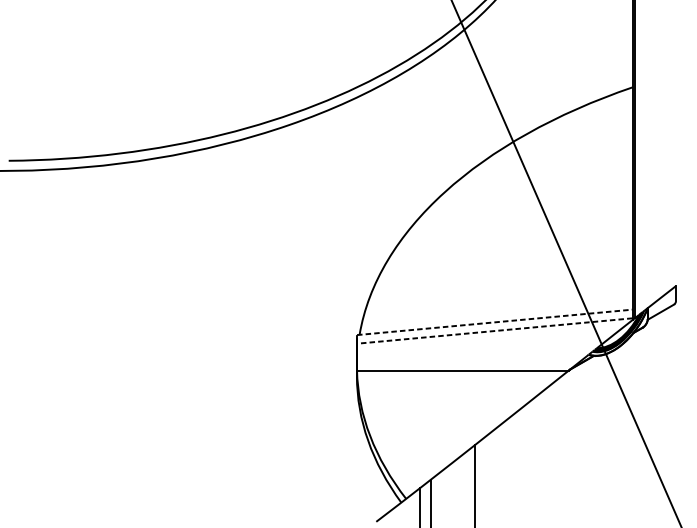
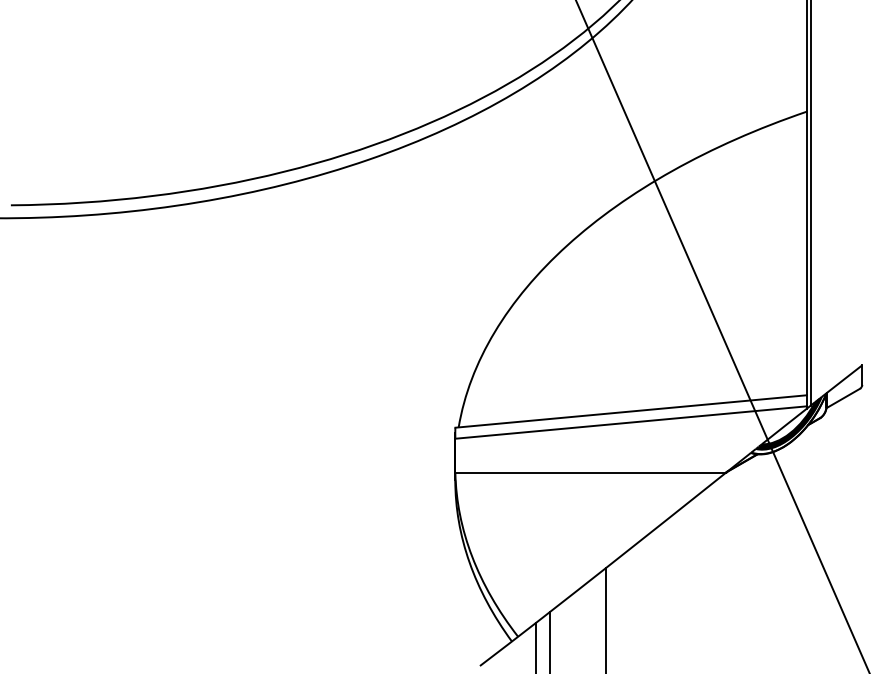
line: (495, 322) -> (631, 411), dashed -> solid
line: (495, 330) -> (631, 422), dashed -> solid

